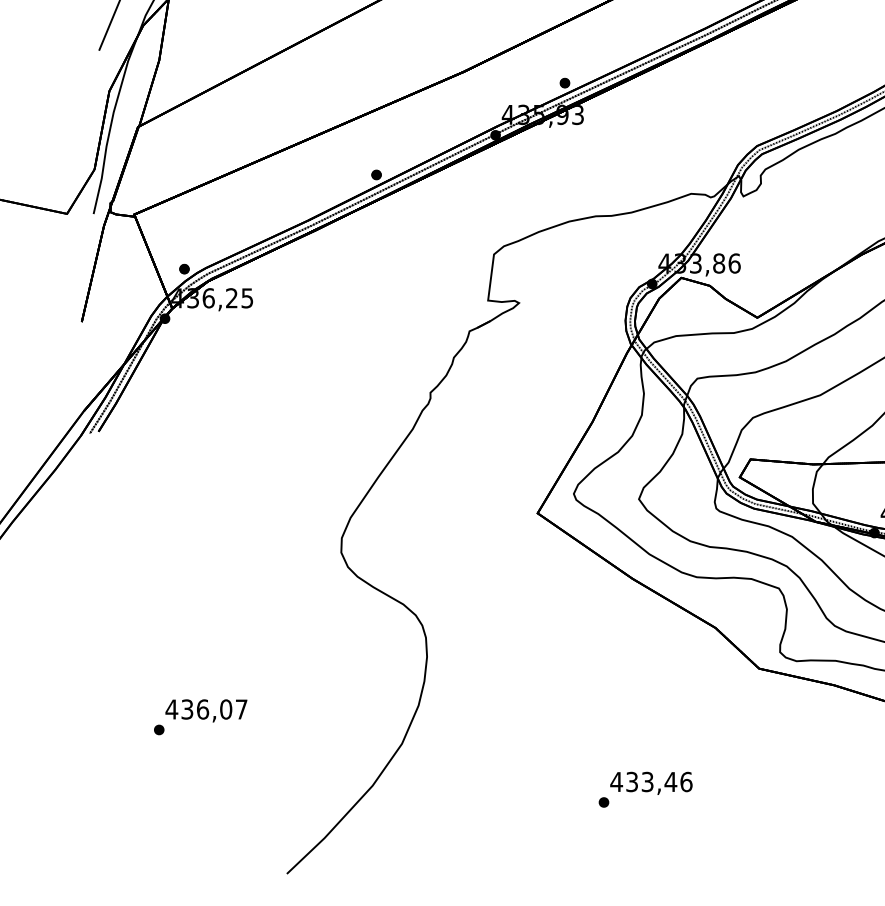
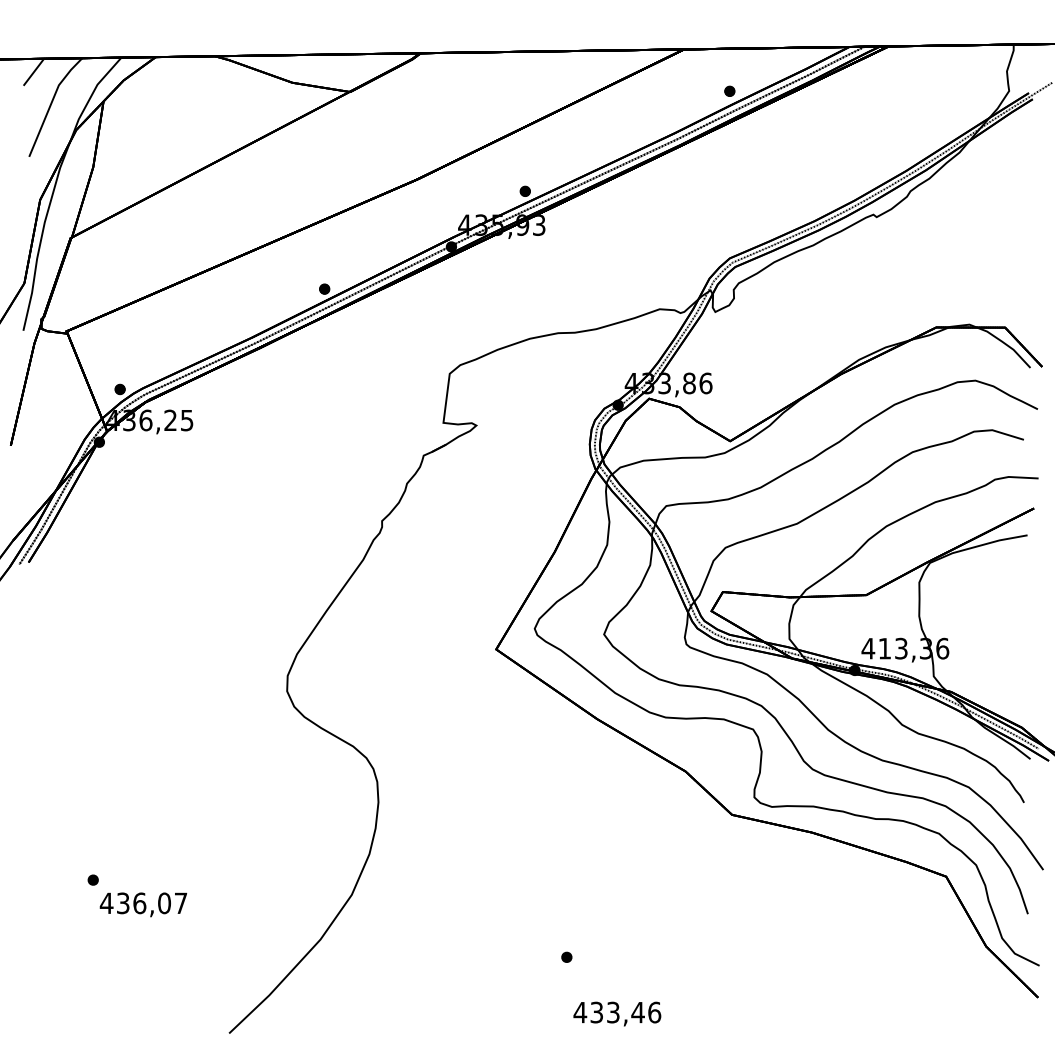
text: (206, 710) -> (143, 904), moved
text: (651, 782) -> (617, 1013), moved

